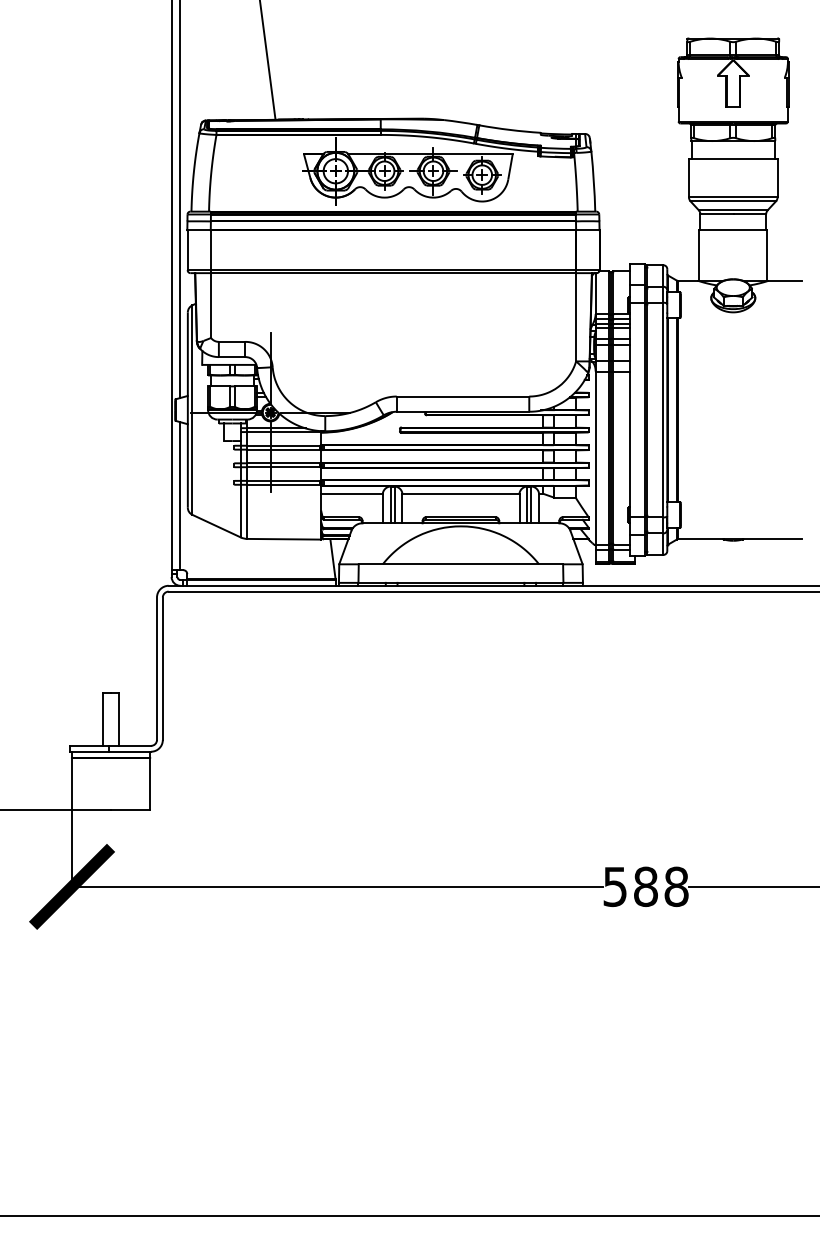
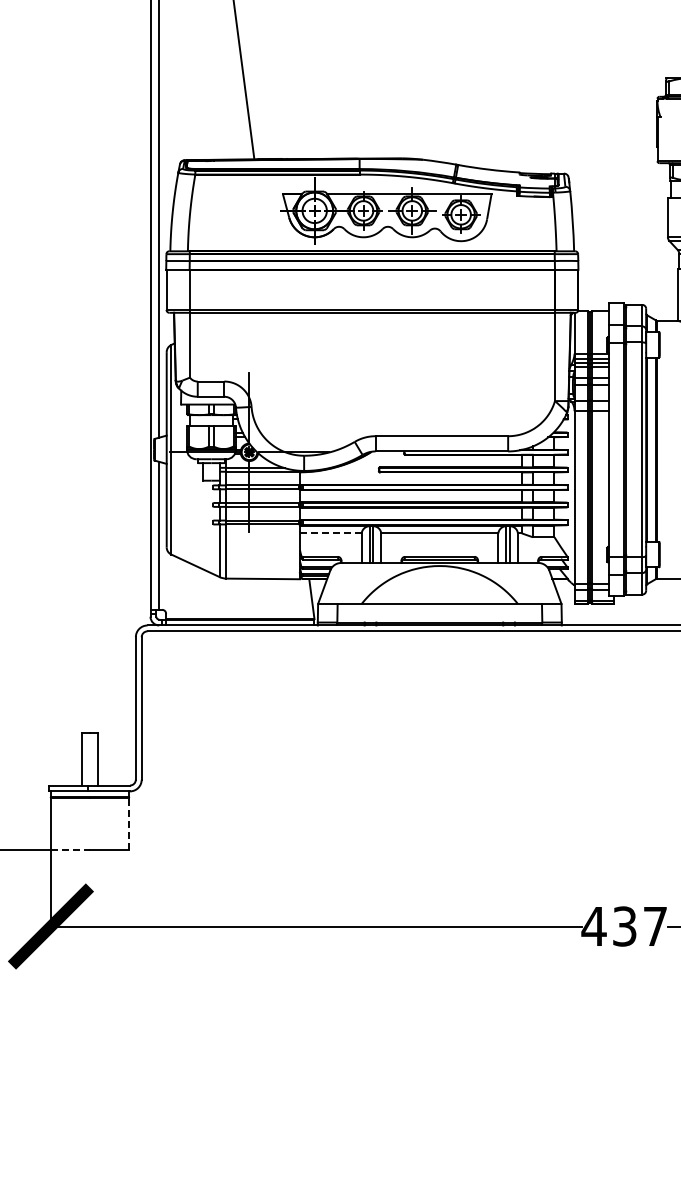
line: (352, 493) -> (331, 533), solid -> dashed
line: (150, 783) -> (129, 823), solid -> dashed
line: (91, 810) -> (70, 850), solid -> dashed
text: (645, 886) -> (624, 926), 588 -> 437

